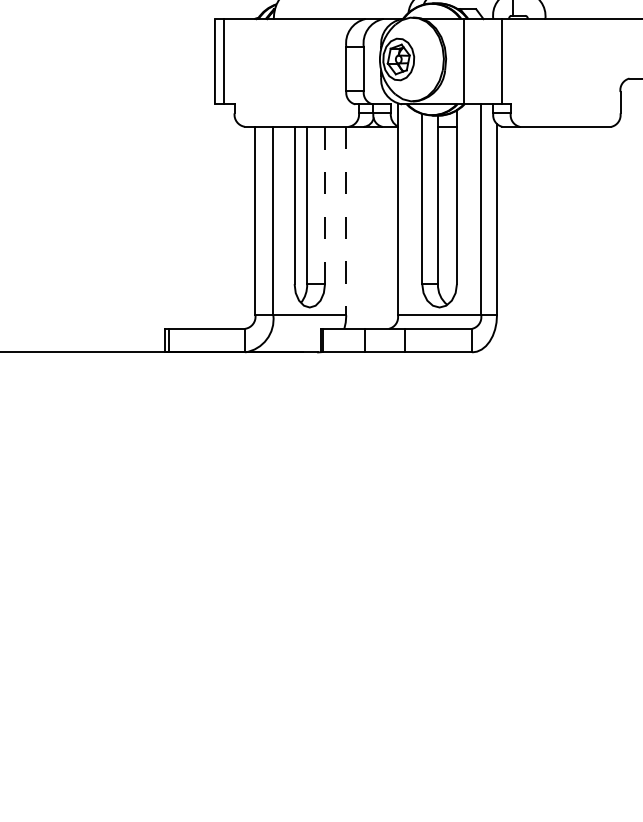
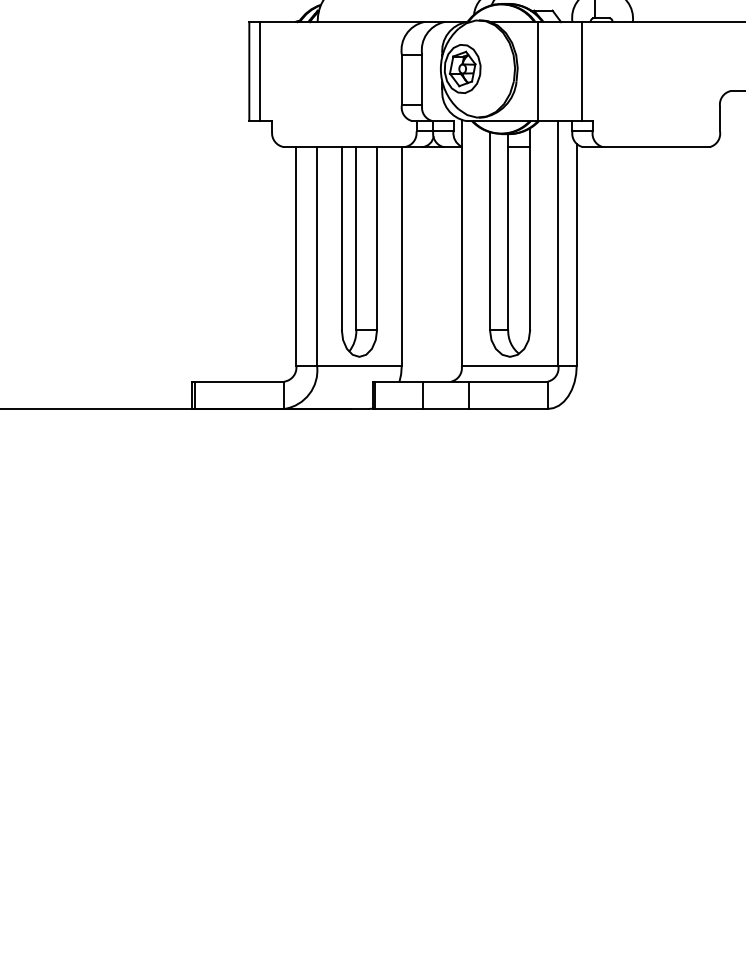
line: (325, 204) -> (377, 237), dashed -> solid
line: (346, 221) -> (401, 257), dashed -> solid

